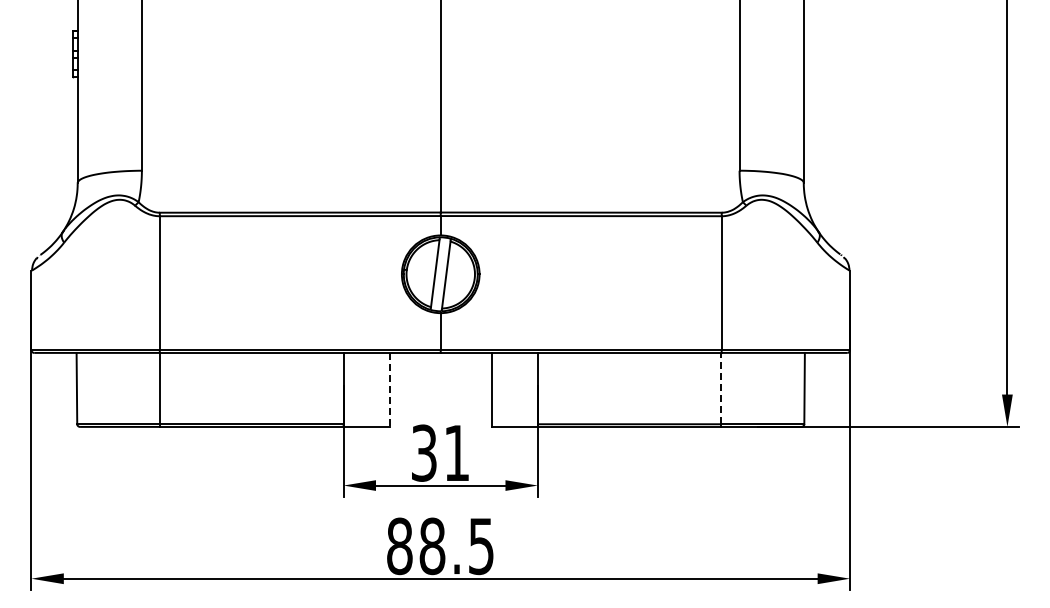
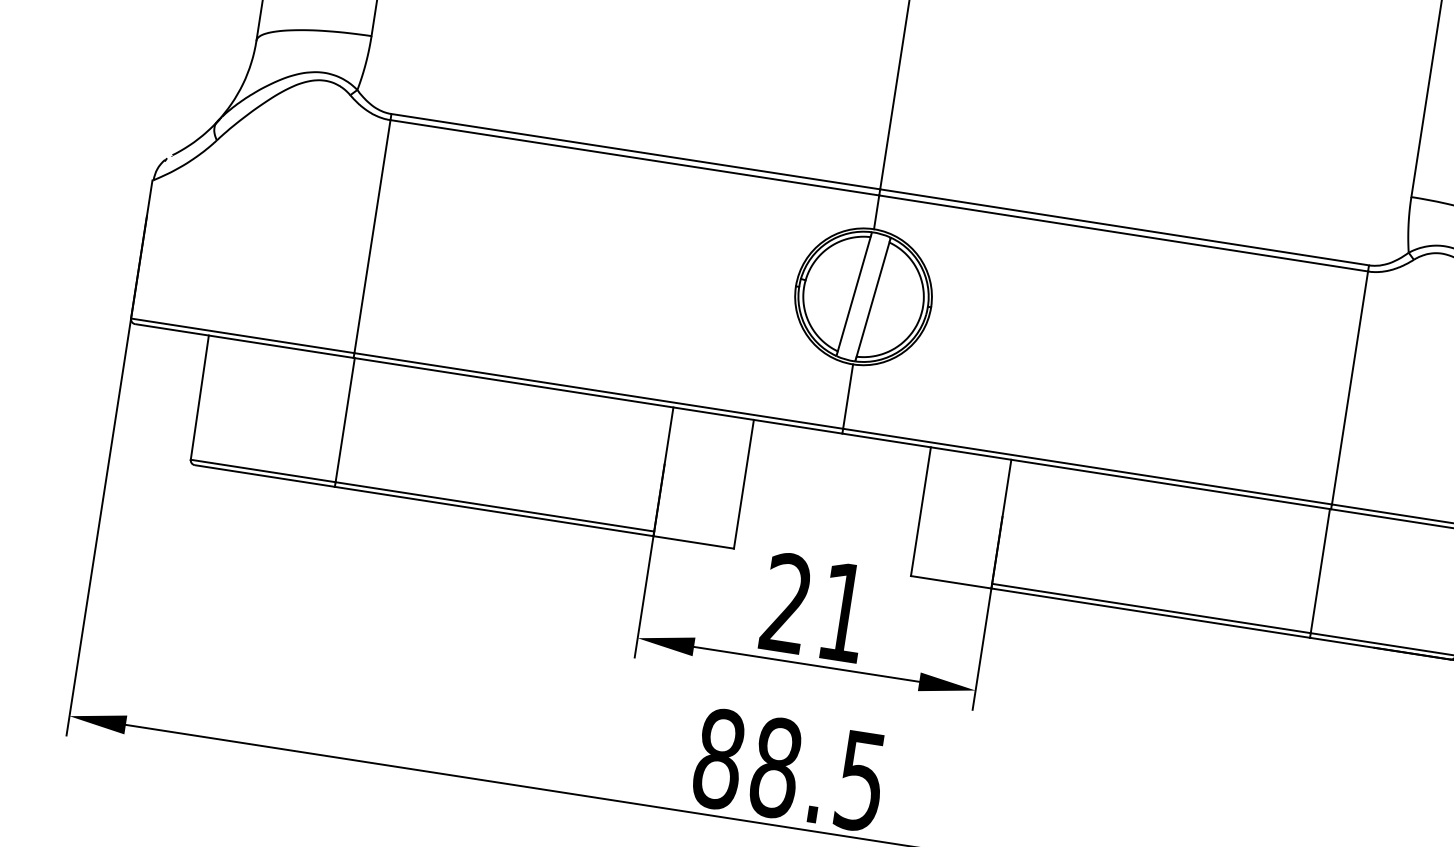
line: (720, 388) -> (1319, 570), dashed -> solid
line: (389, 389) -> (743, 483), dashed -> solid
text: (423, 452) -> (785, 602), 31 -> 21

